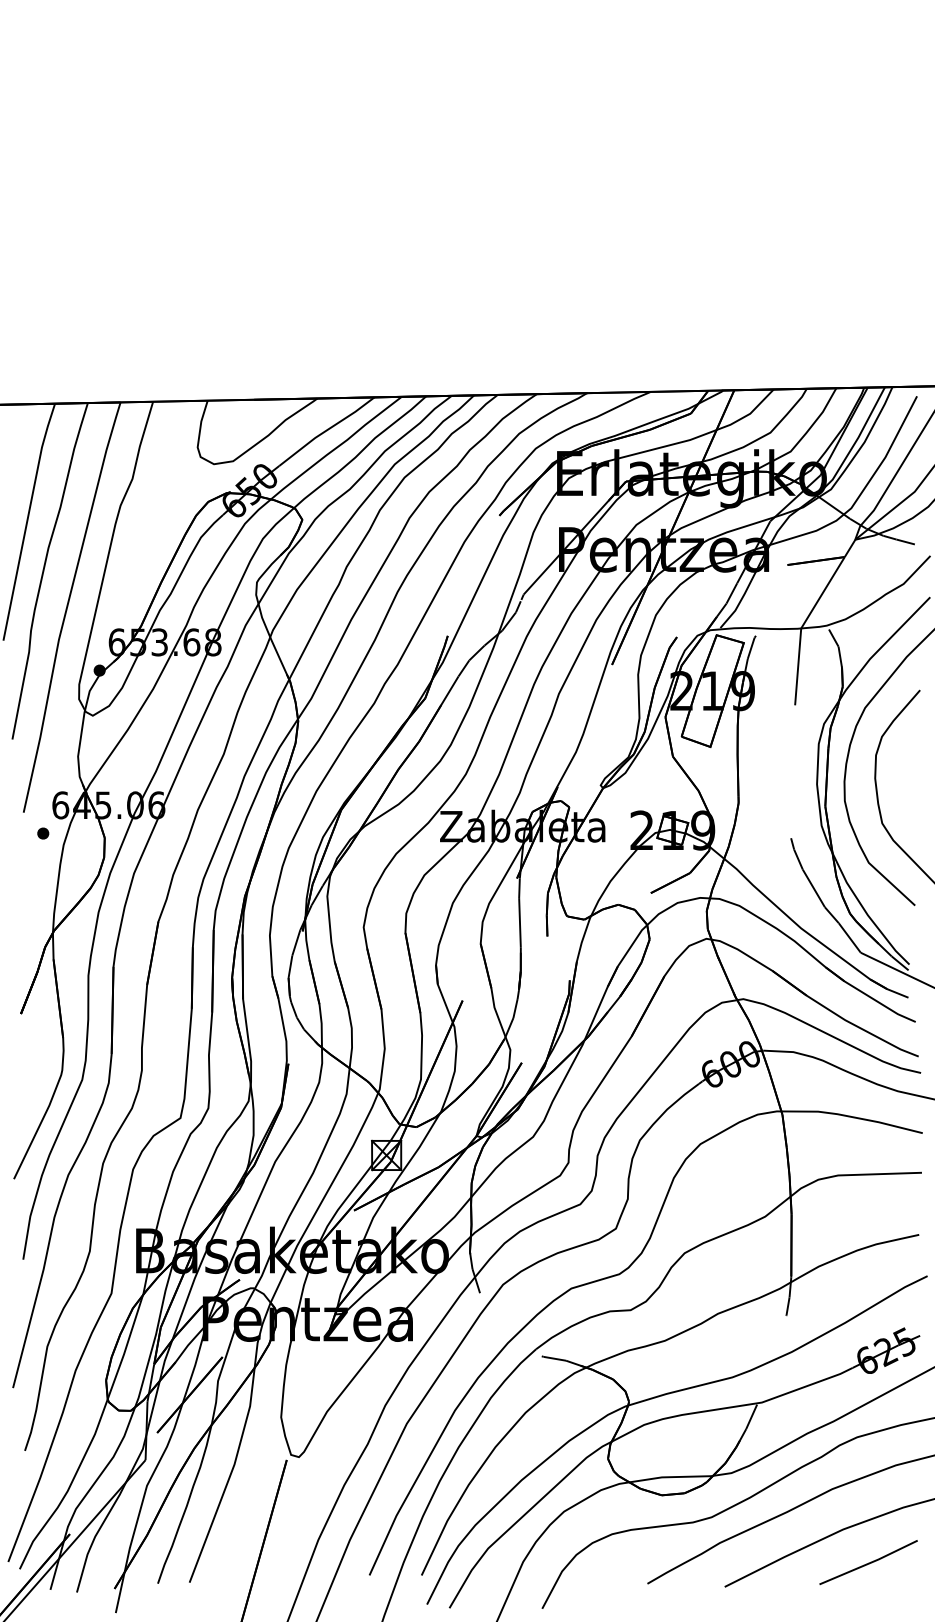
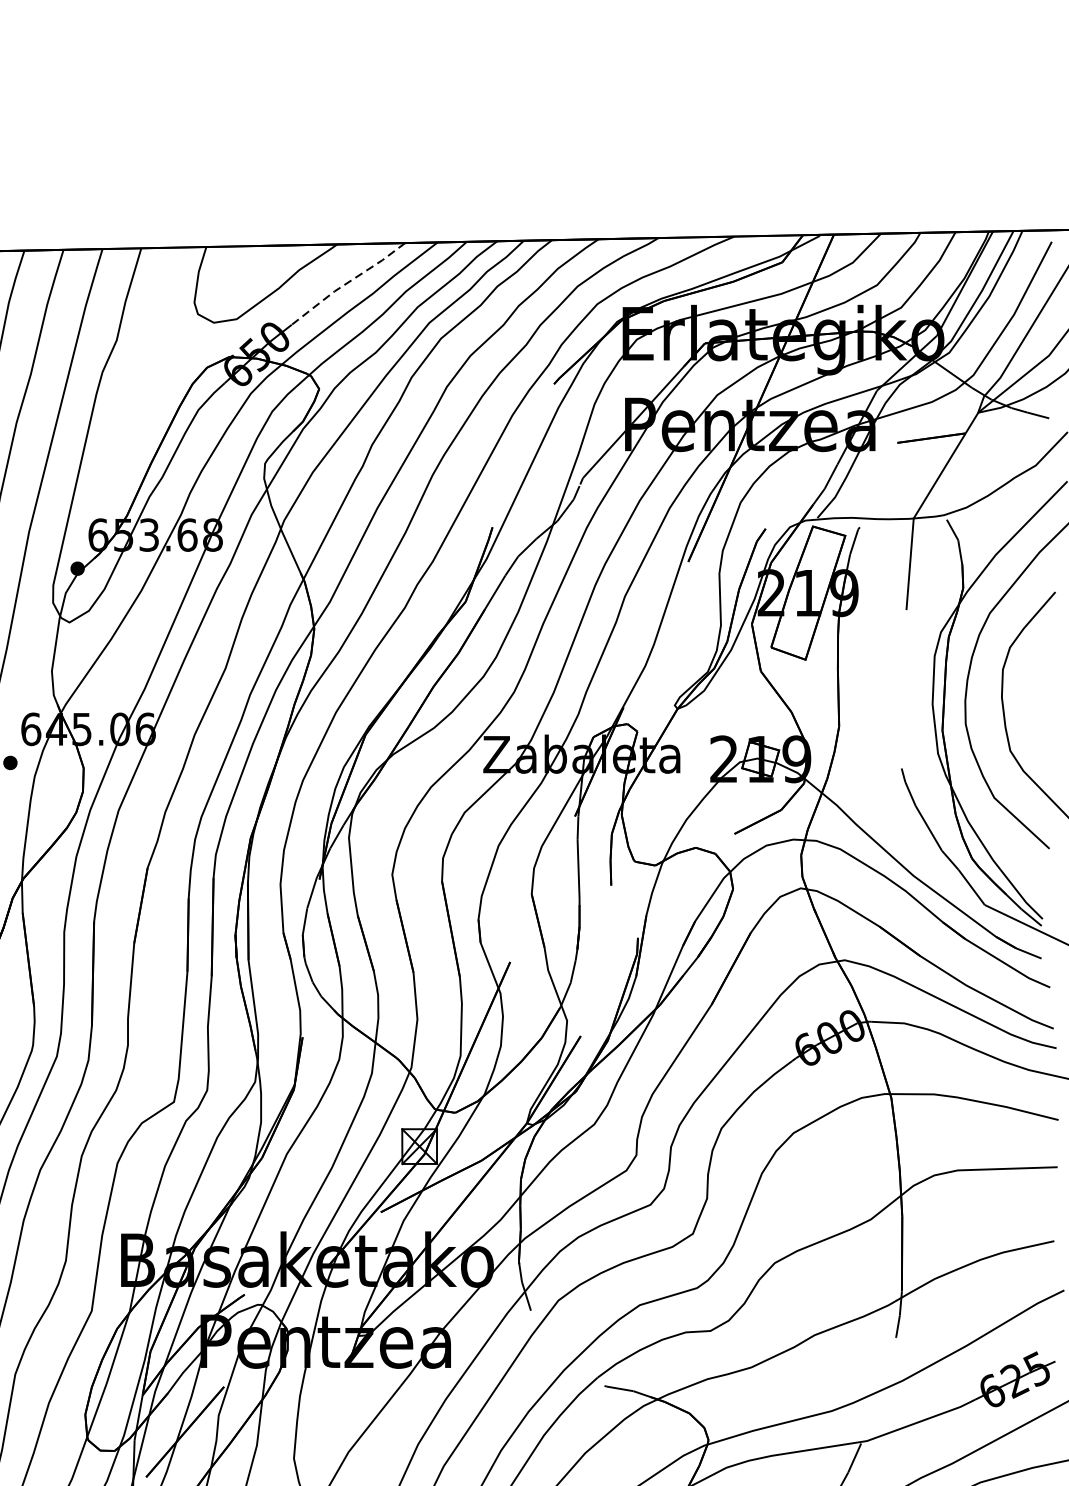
line: (326, 430) -> (347, 282), solid -> dashed

